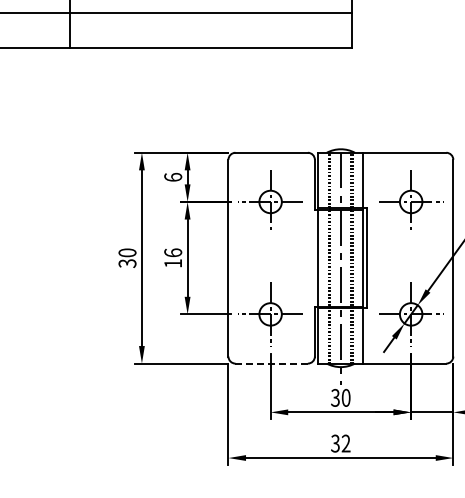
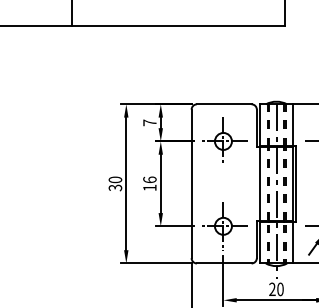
text: (173, 176) -> (150, 122), 6 -> 7
line: (272, 363) -> (224, 263), dashed -> solid
text: (335, 397) -> (272, 289), 30 -> 20

